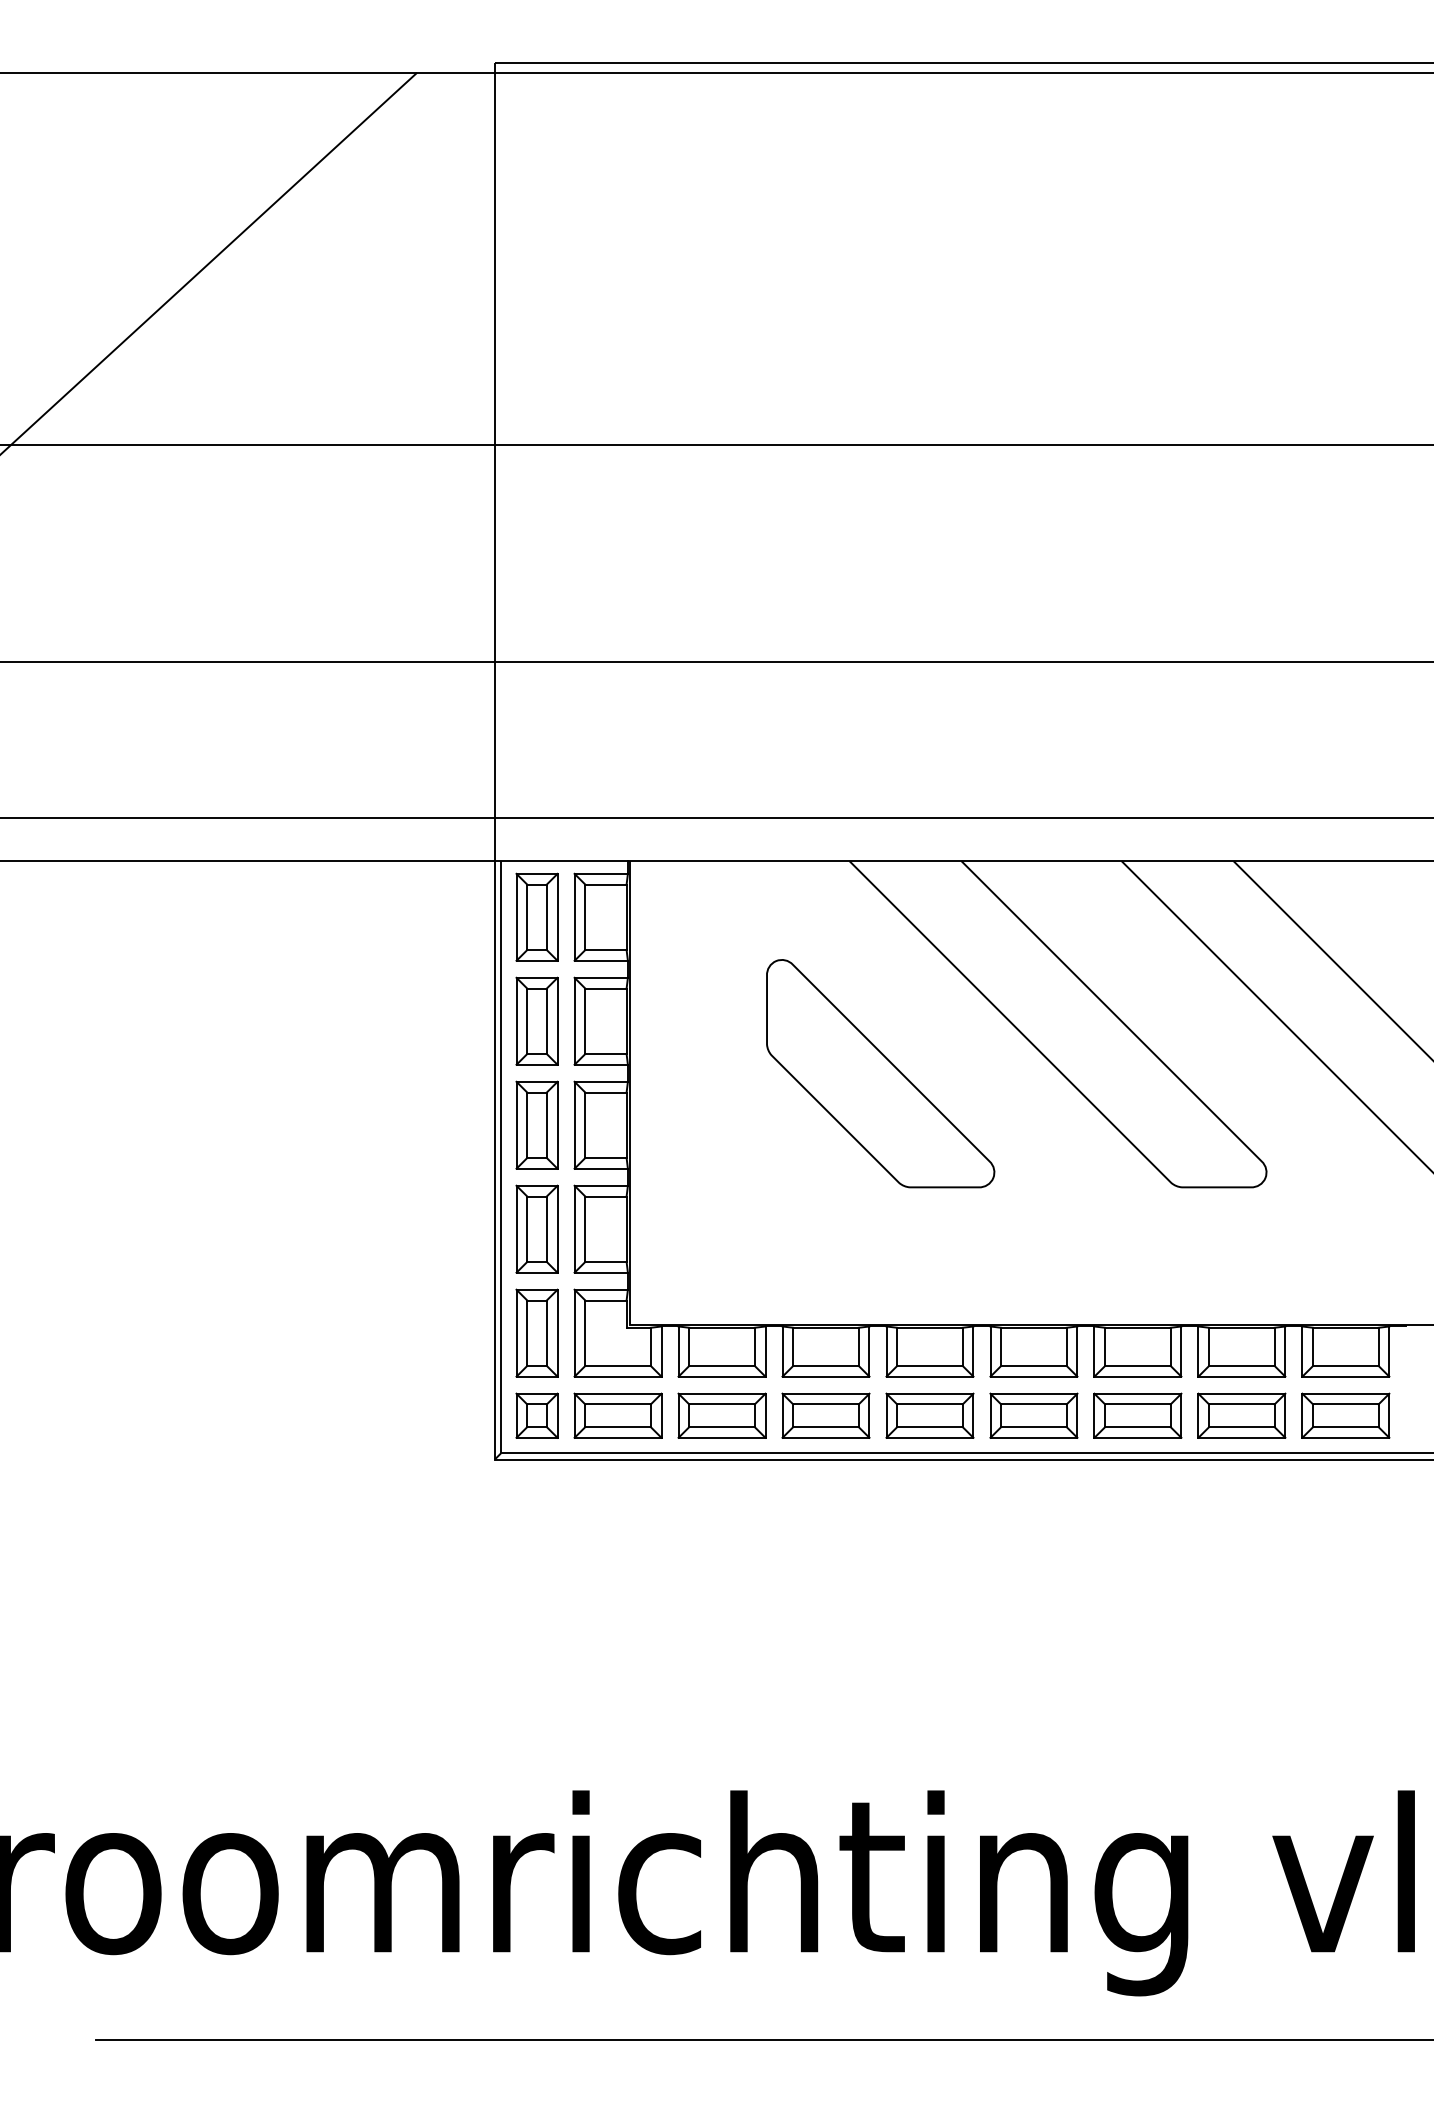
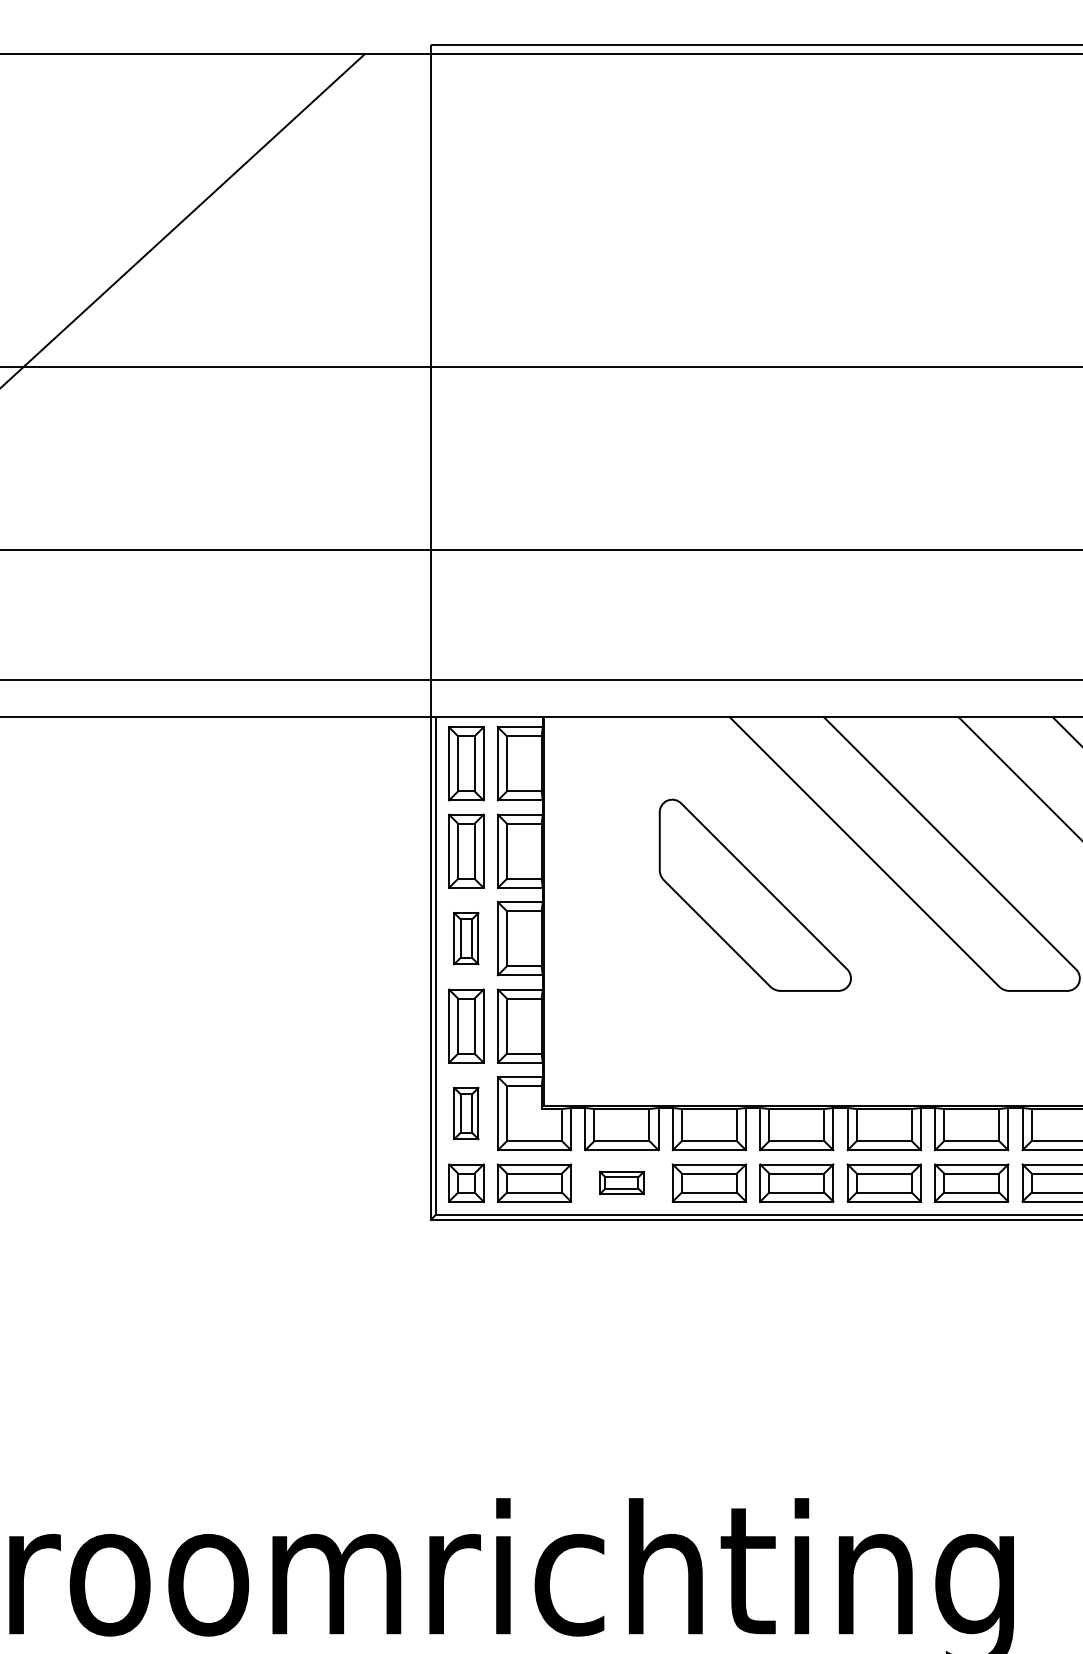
part: (536, 1124) -> (465, 938), size x0.7
part: (536, 1332) -> (465, 1113), size x0.7
part: (721, 1415) -> (621, 1182), size x0.6

